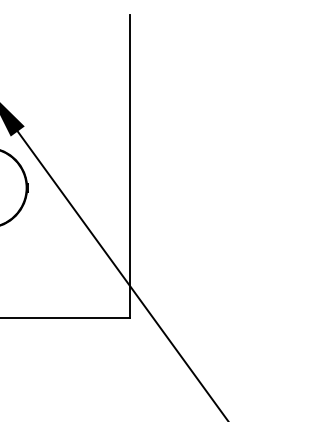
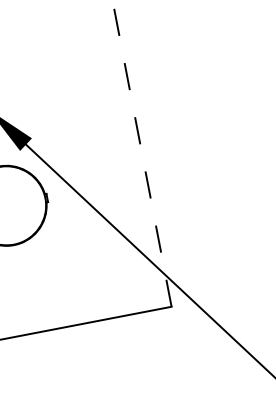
line: (129, 166) -> (142, 157), solid -> dashed

